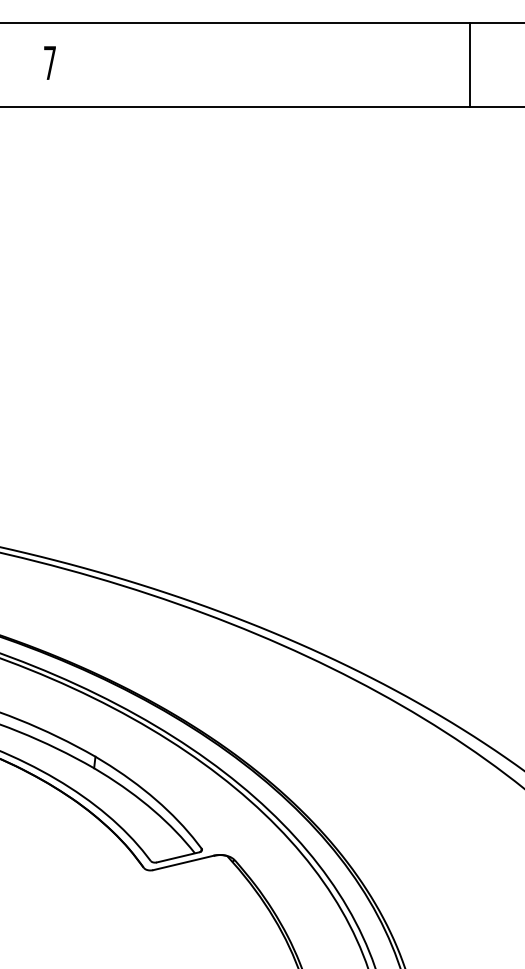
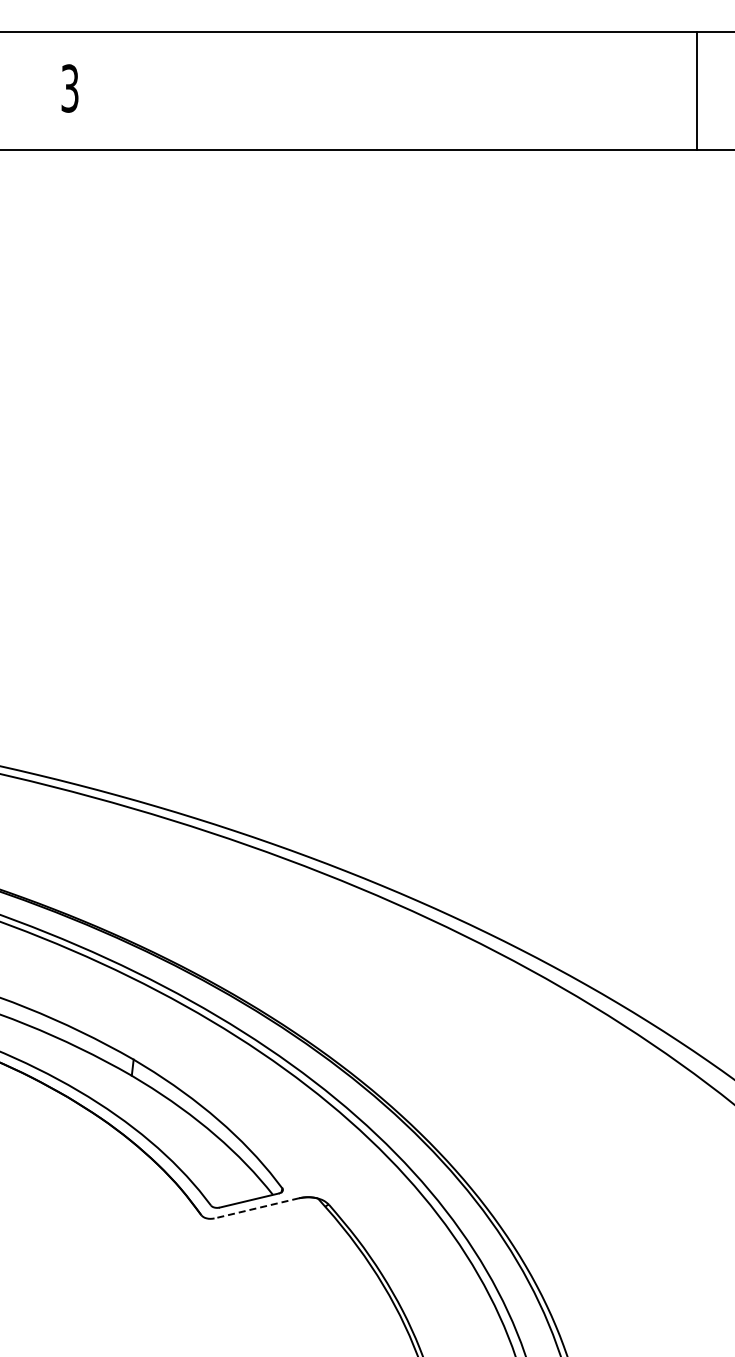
text: (49, 63) -> (69, 88), 7 -> 3
line: (469, 64) -> (697, 90), moved
line: (183, 863) -> (256, 1208), solid -> dashed

